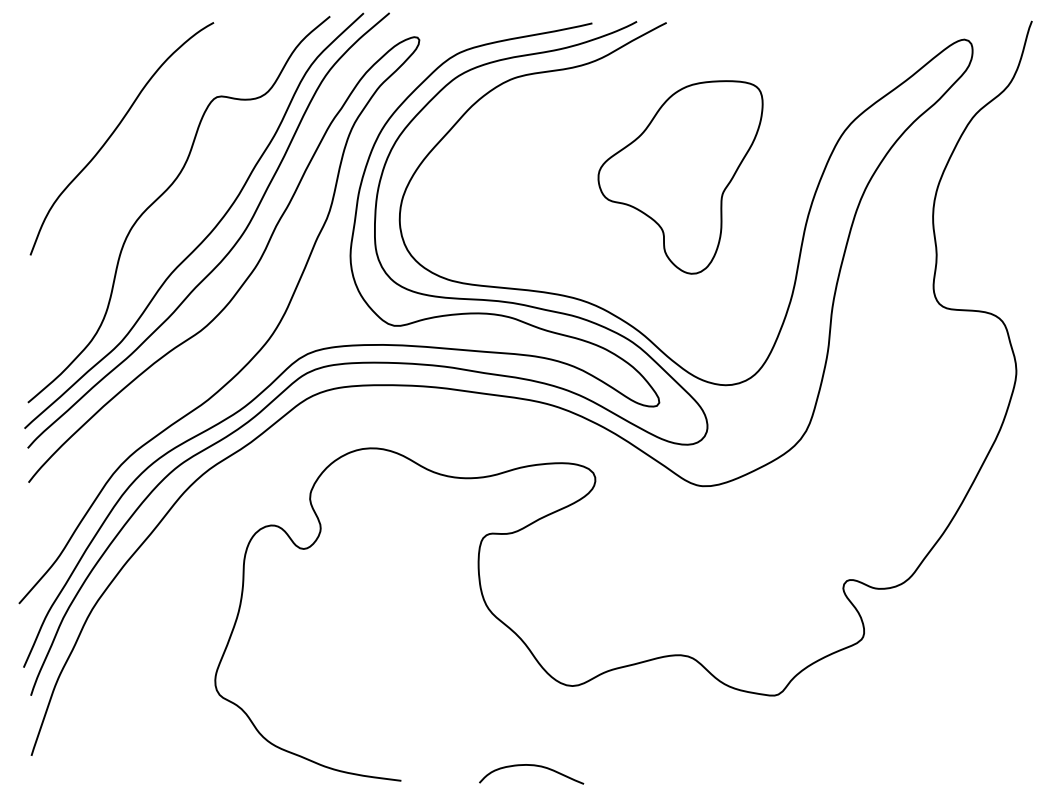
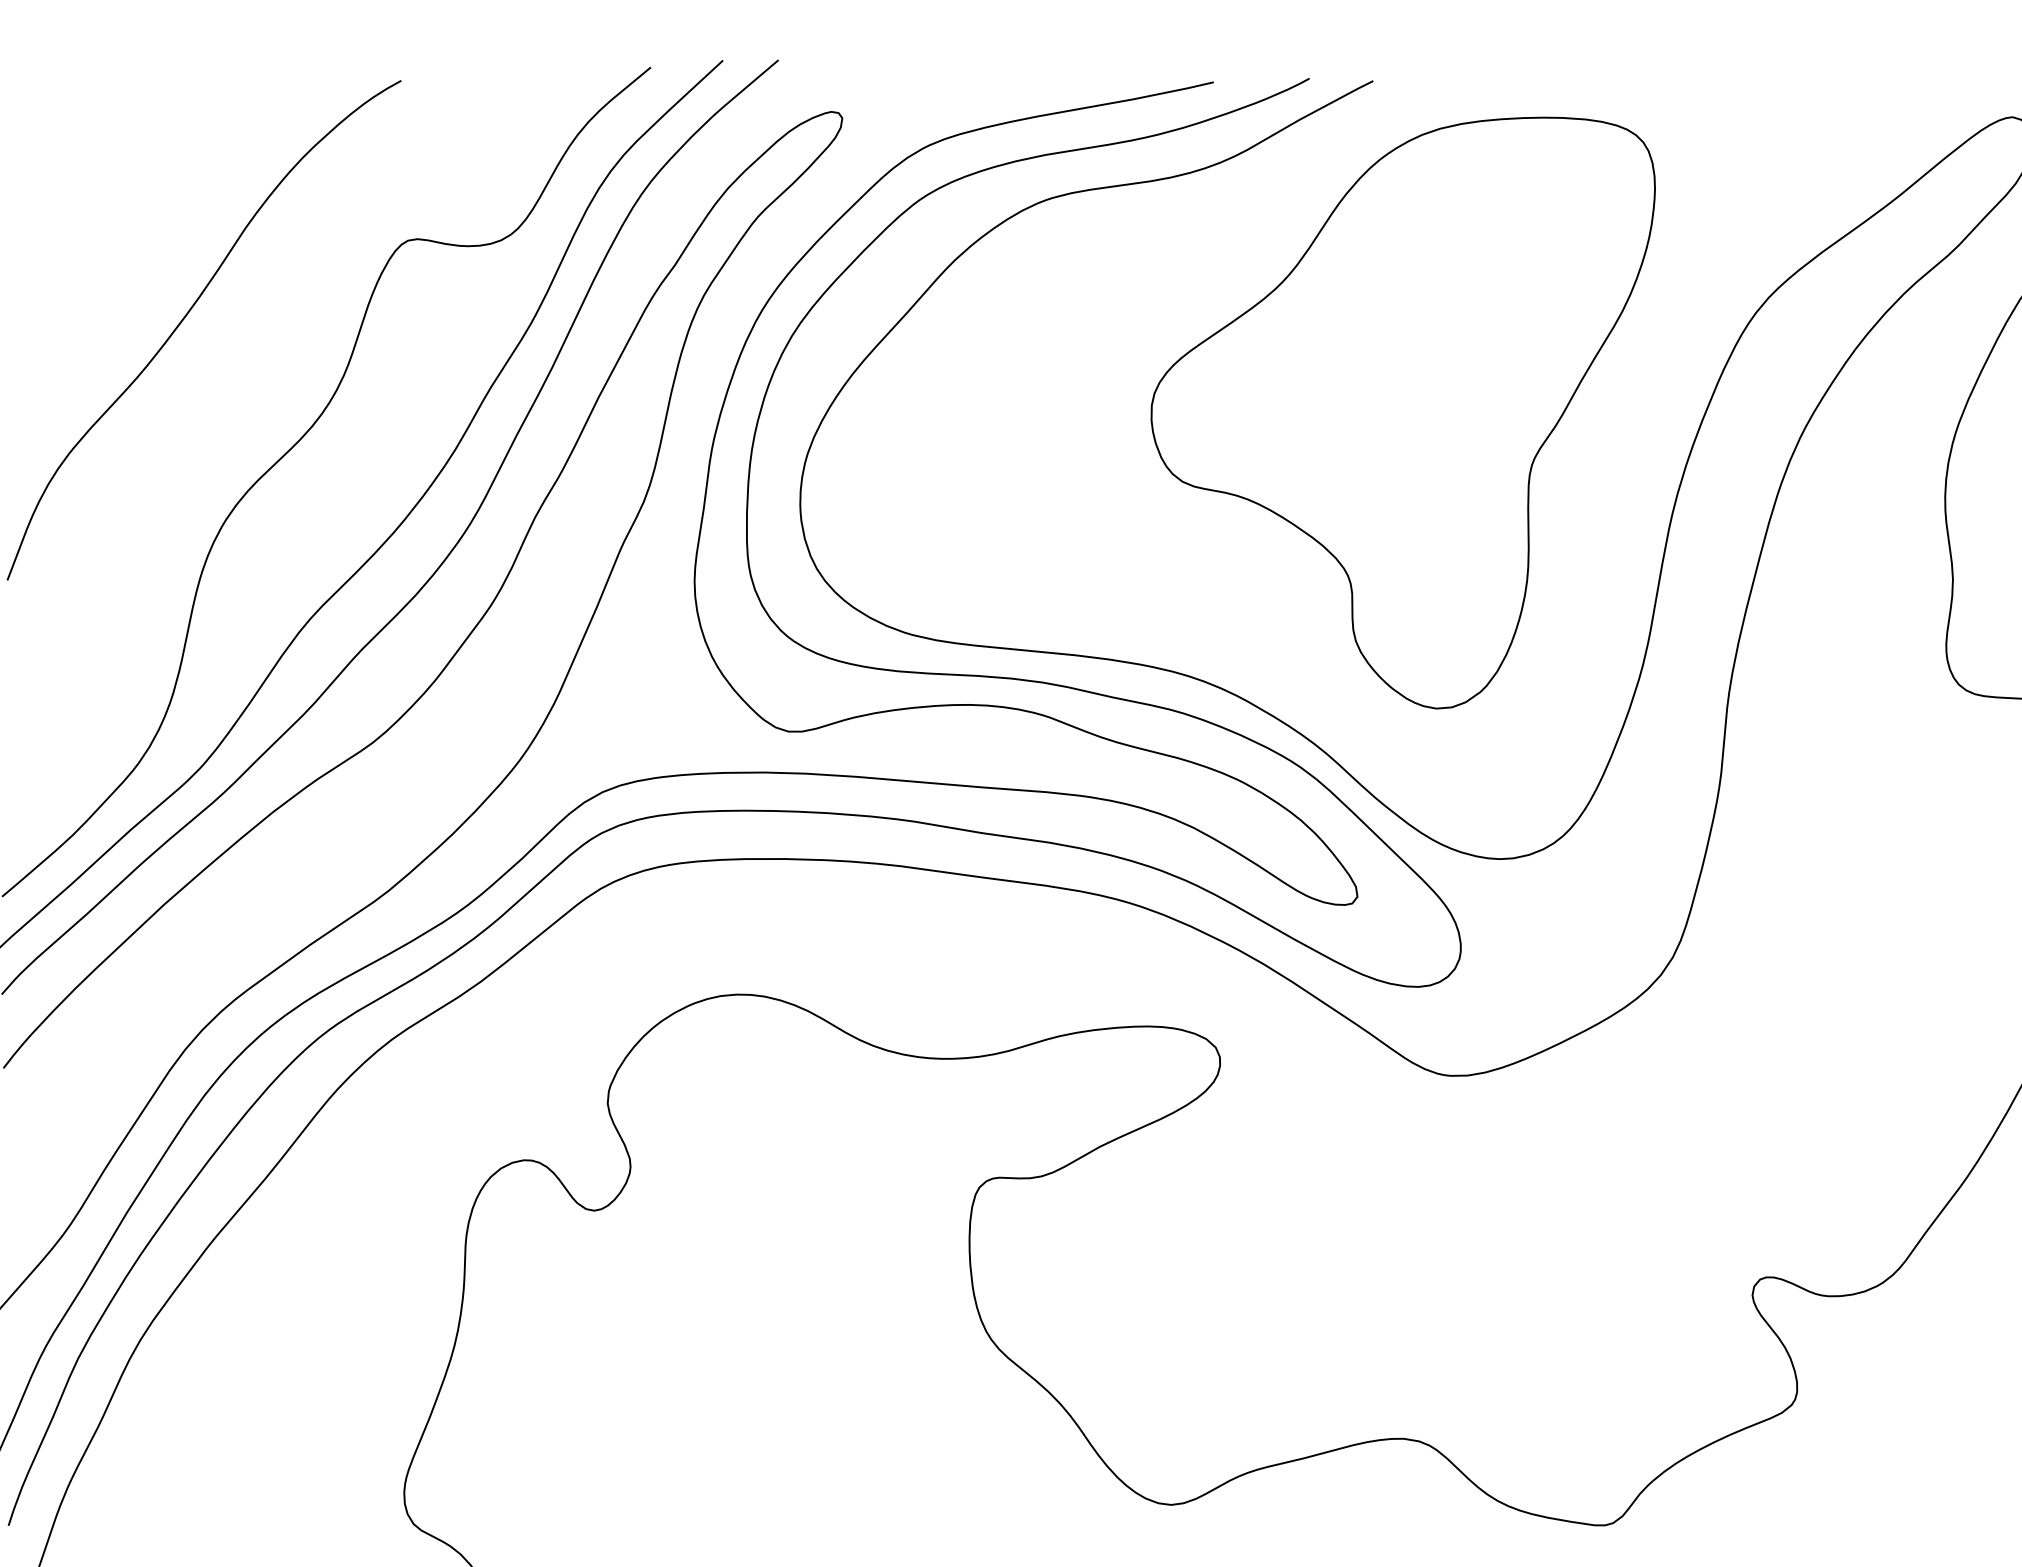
part: (680, 177) -> (1402, 413), size x1.43

